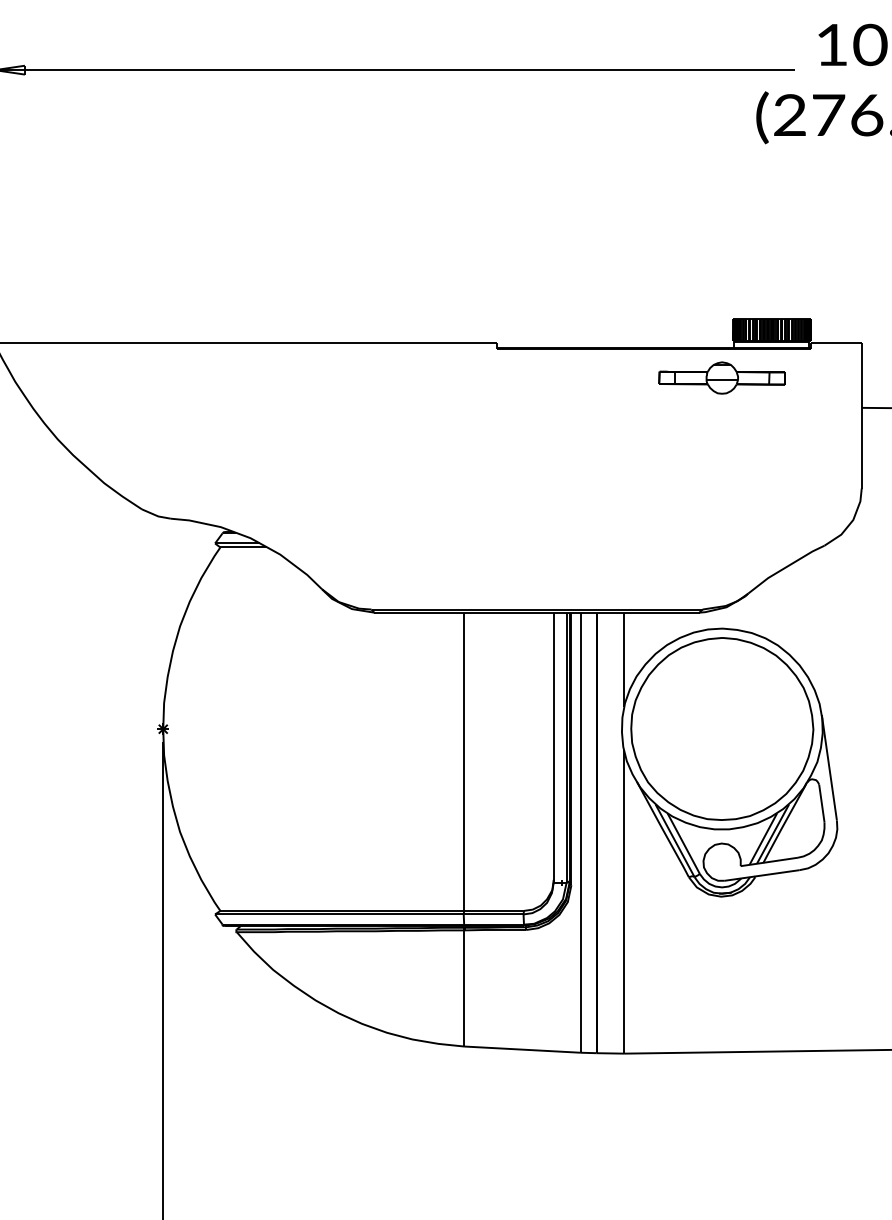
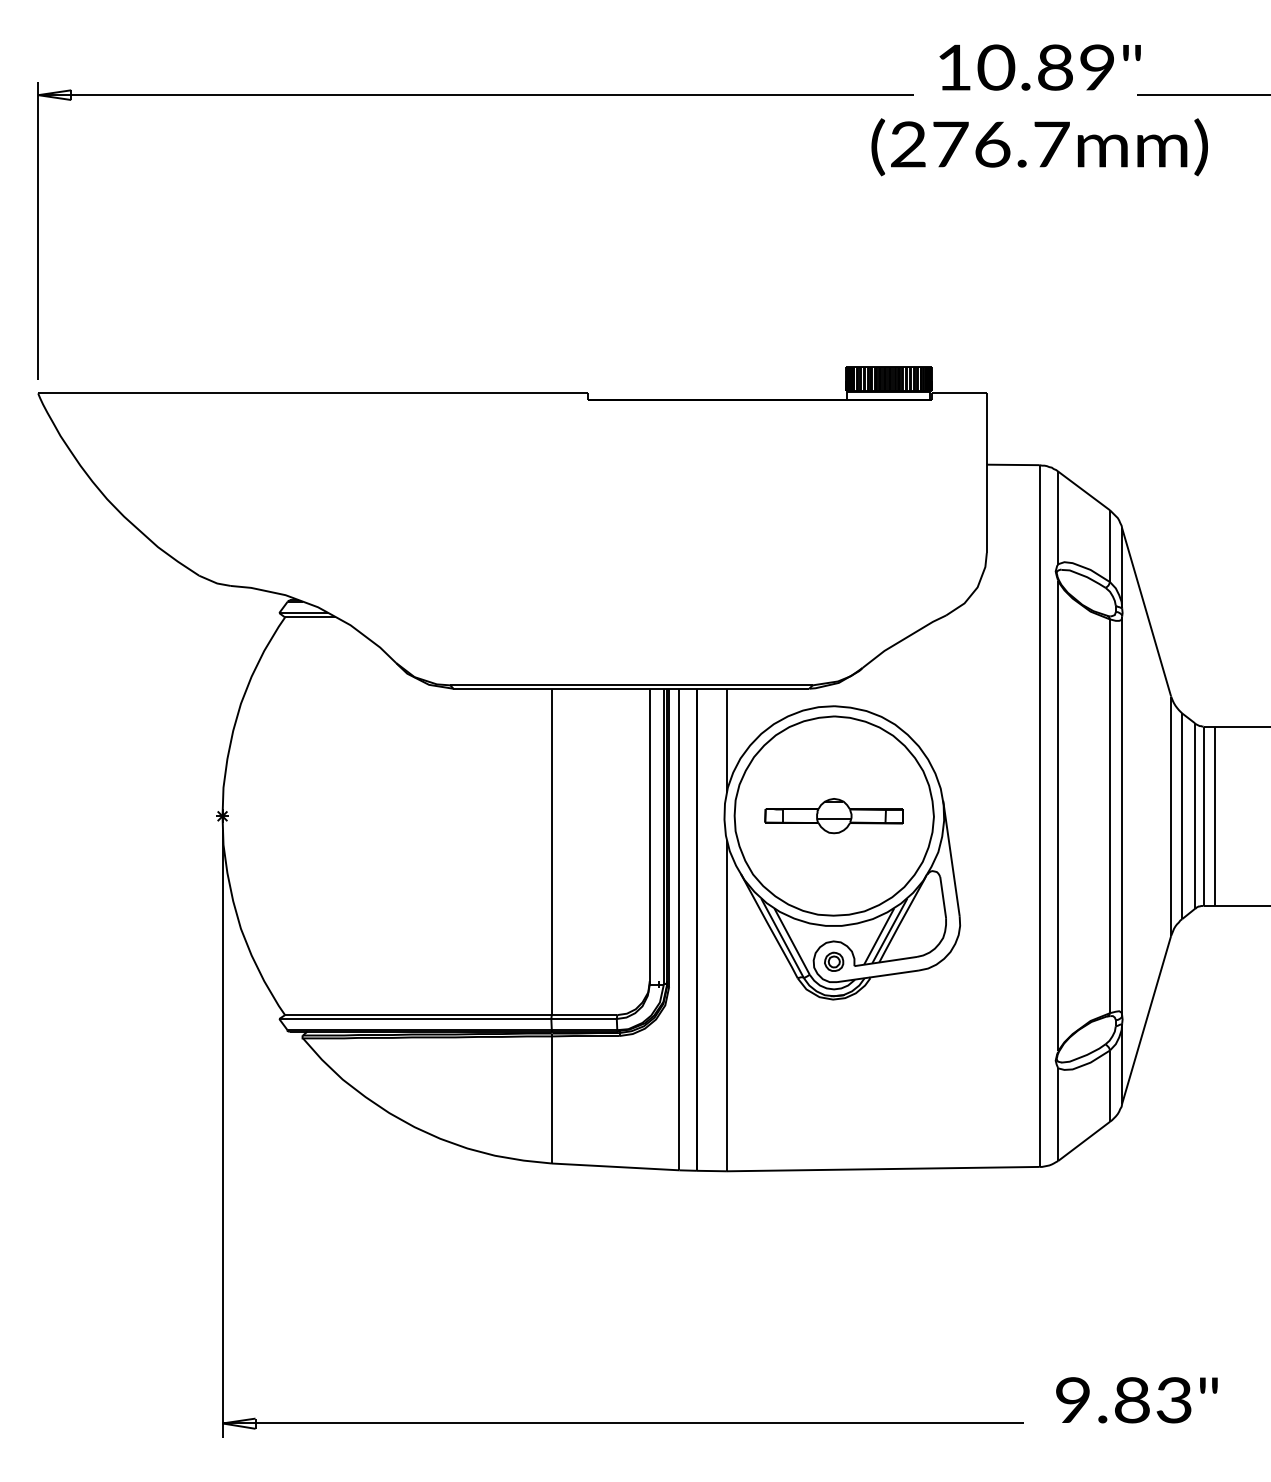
part: (721, 378) -> (833, 816), moved
part: (722, 861) -> (834, 961), added

